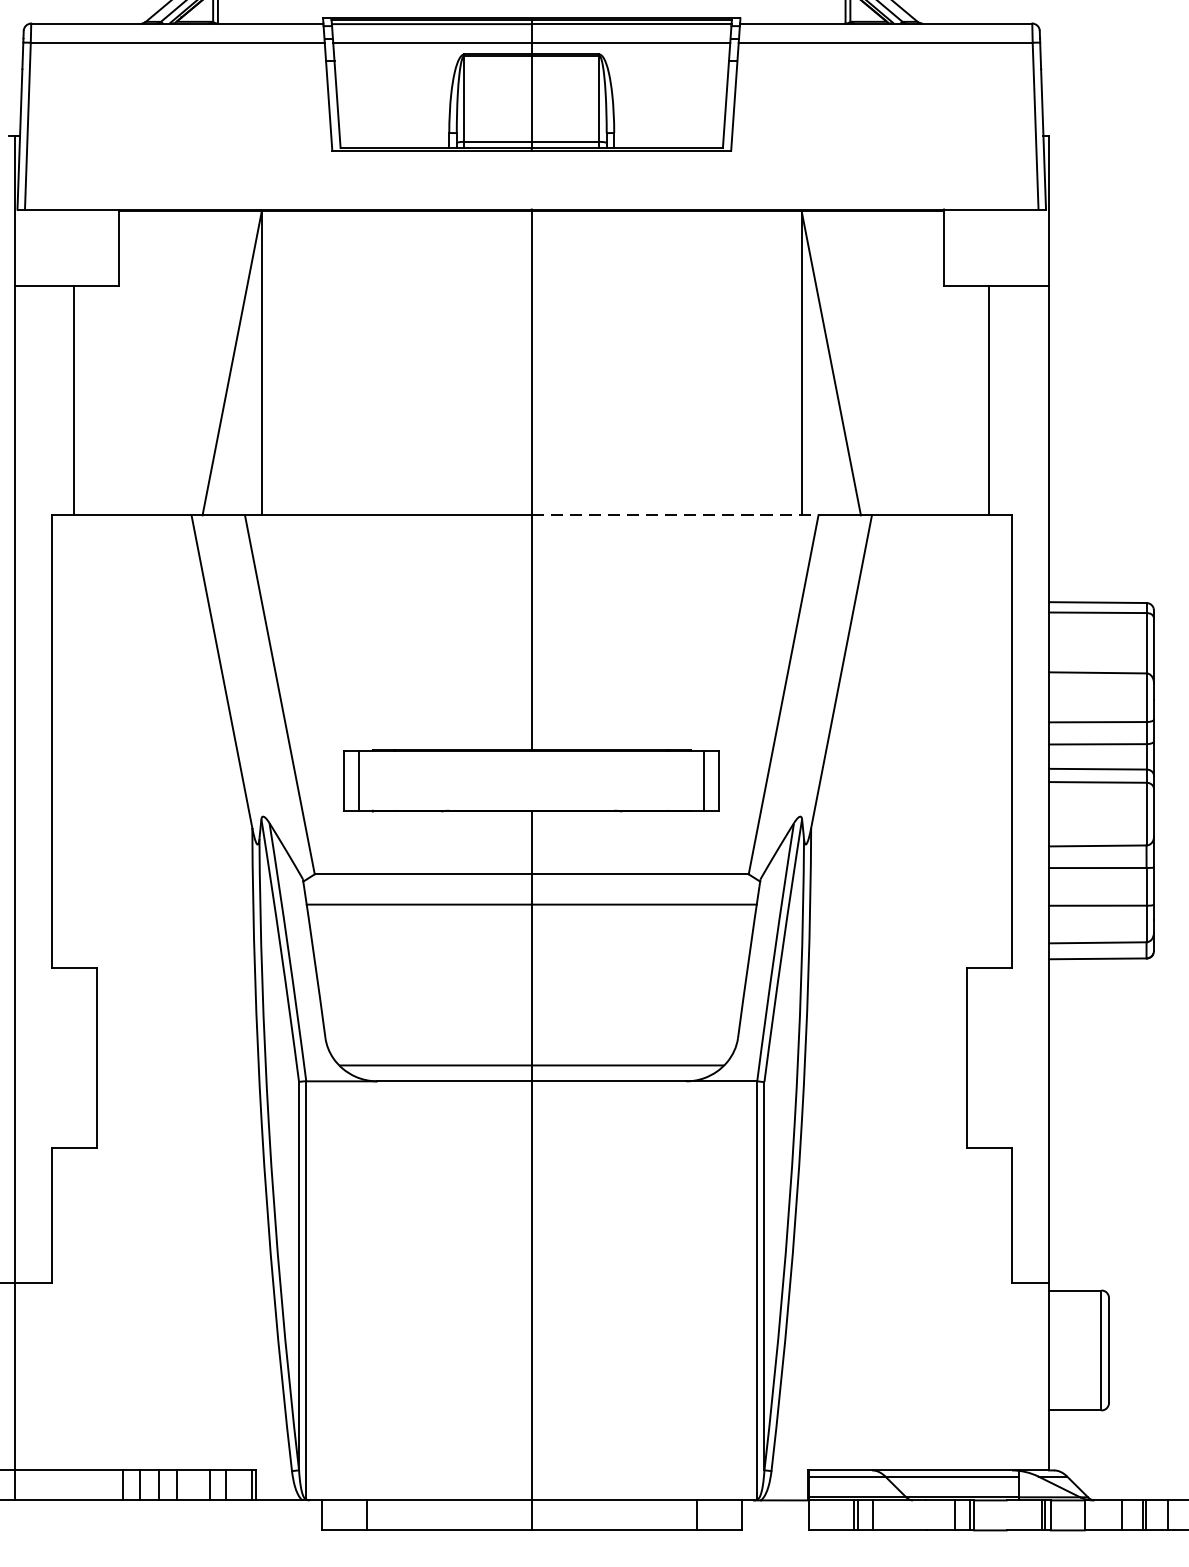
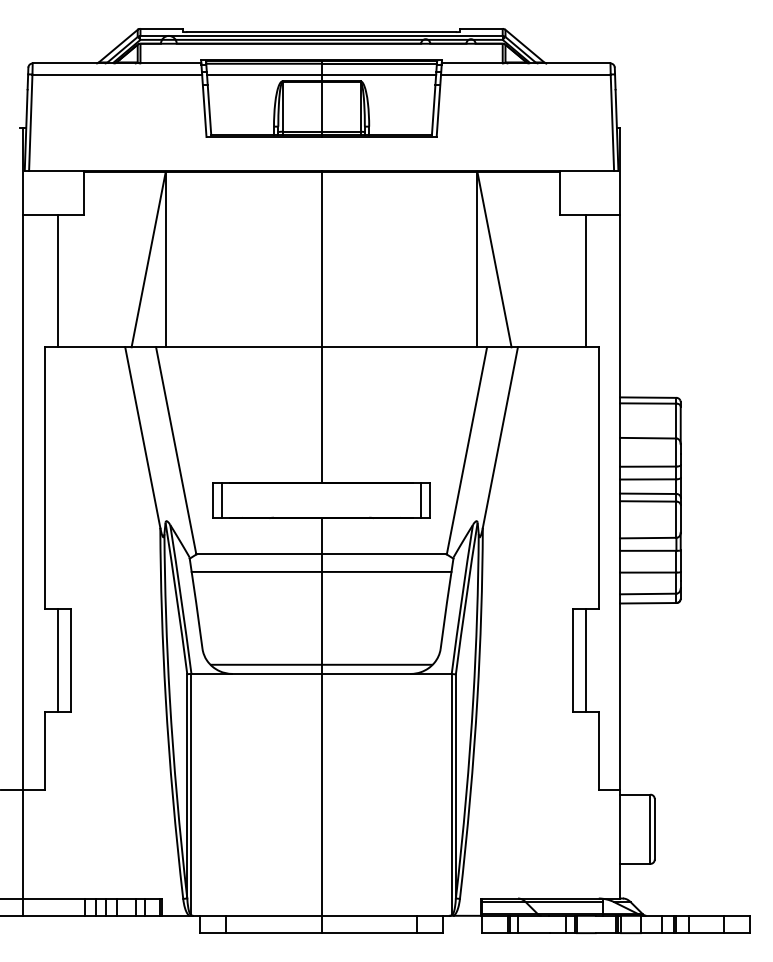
line: (675, 515) -> (404, 347), dashed -> solid
line: (74, 1058) -> (57, 660), added
line: (988, 1058) -> (585, 660), added

